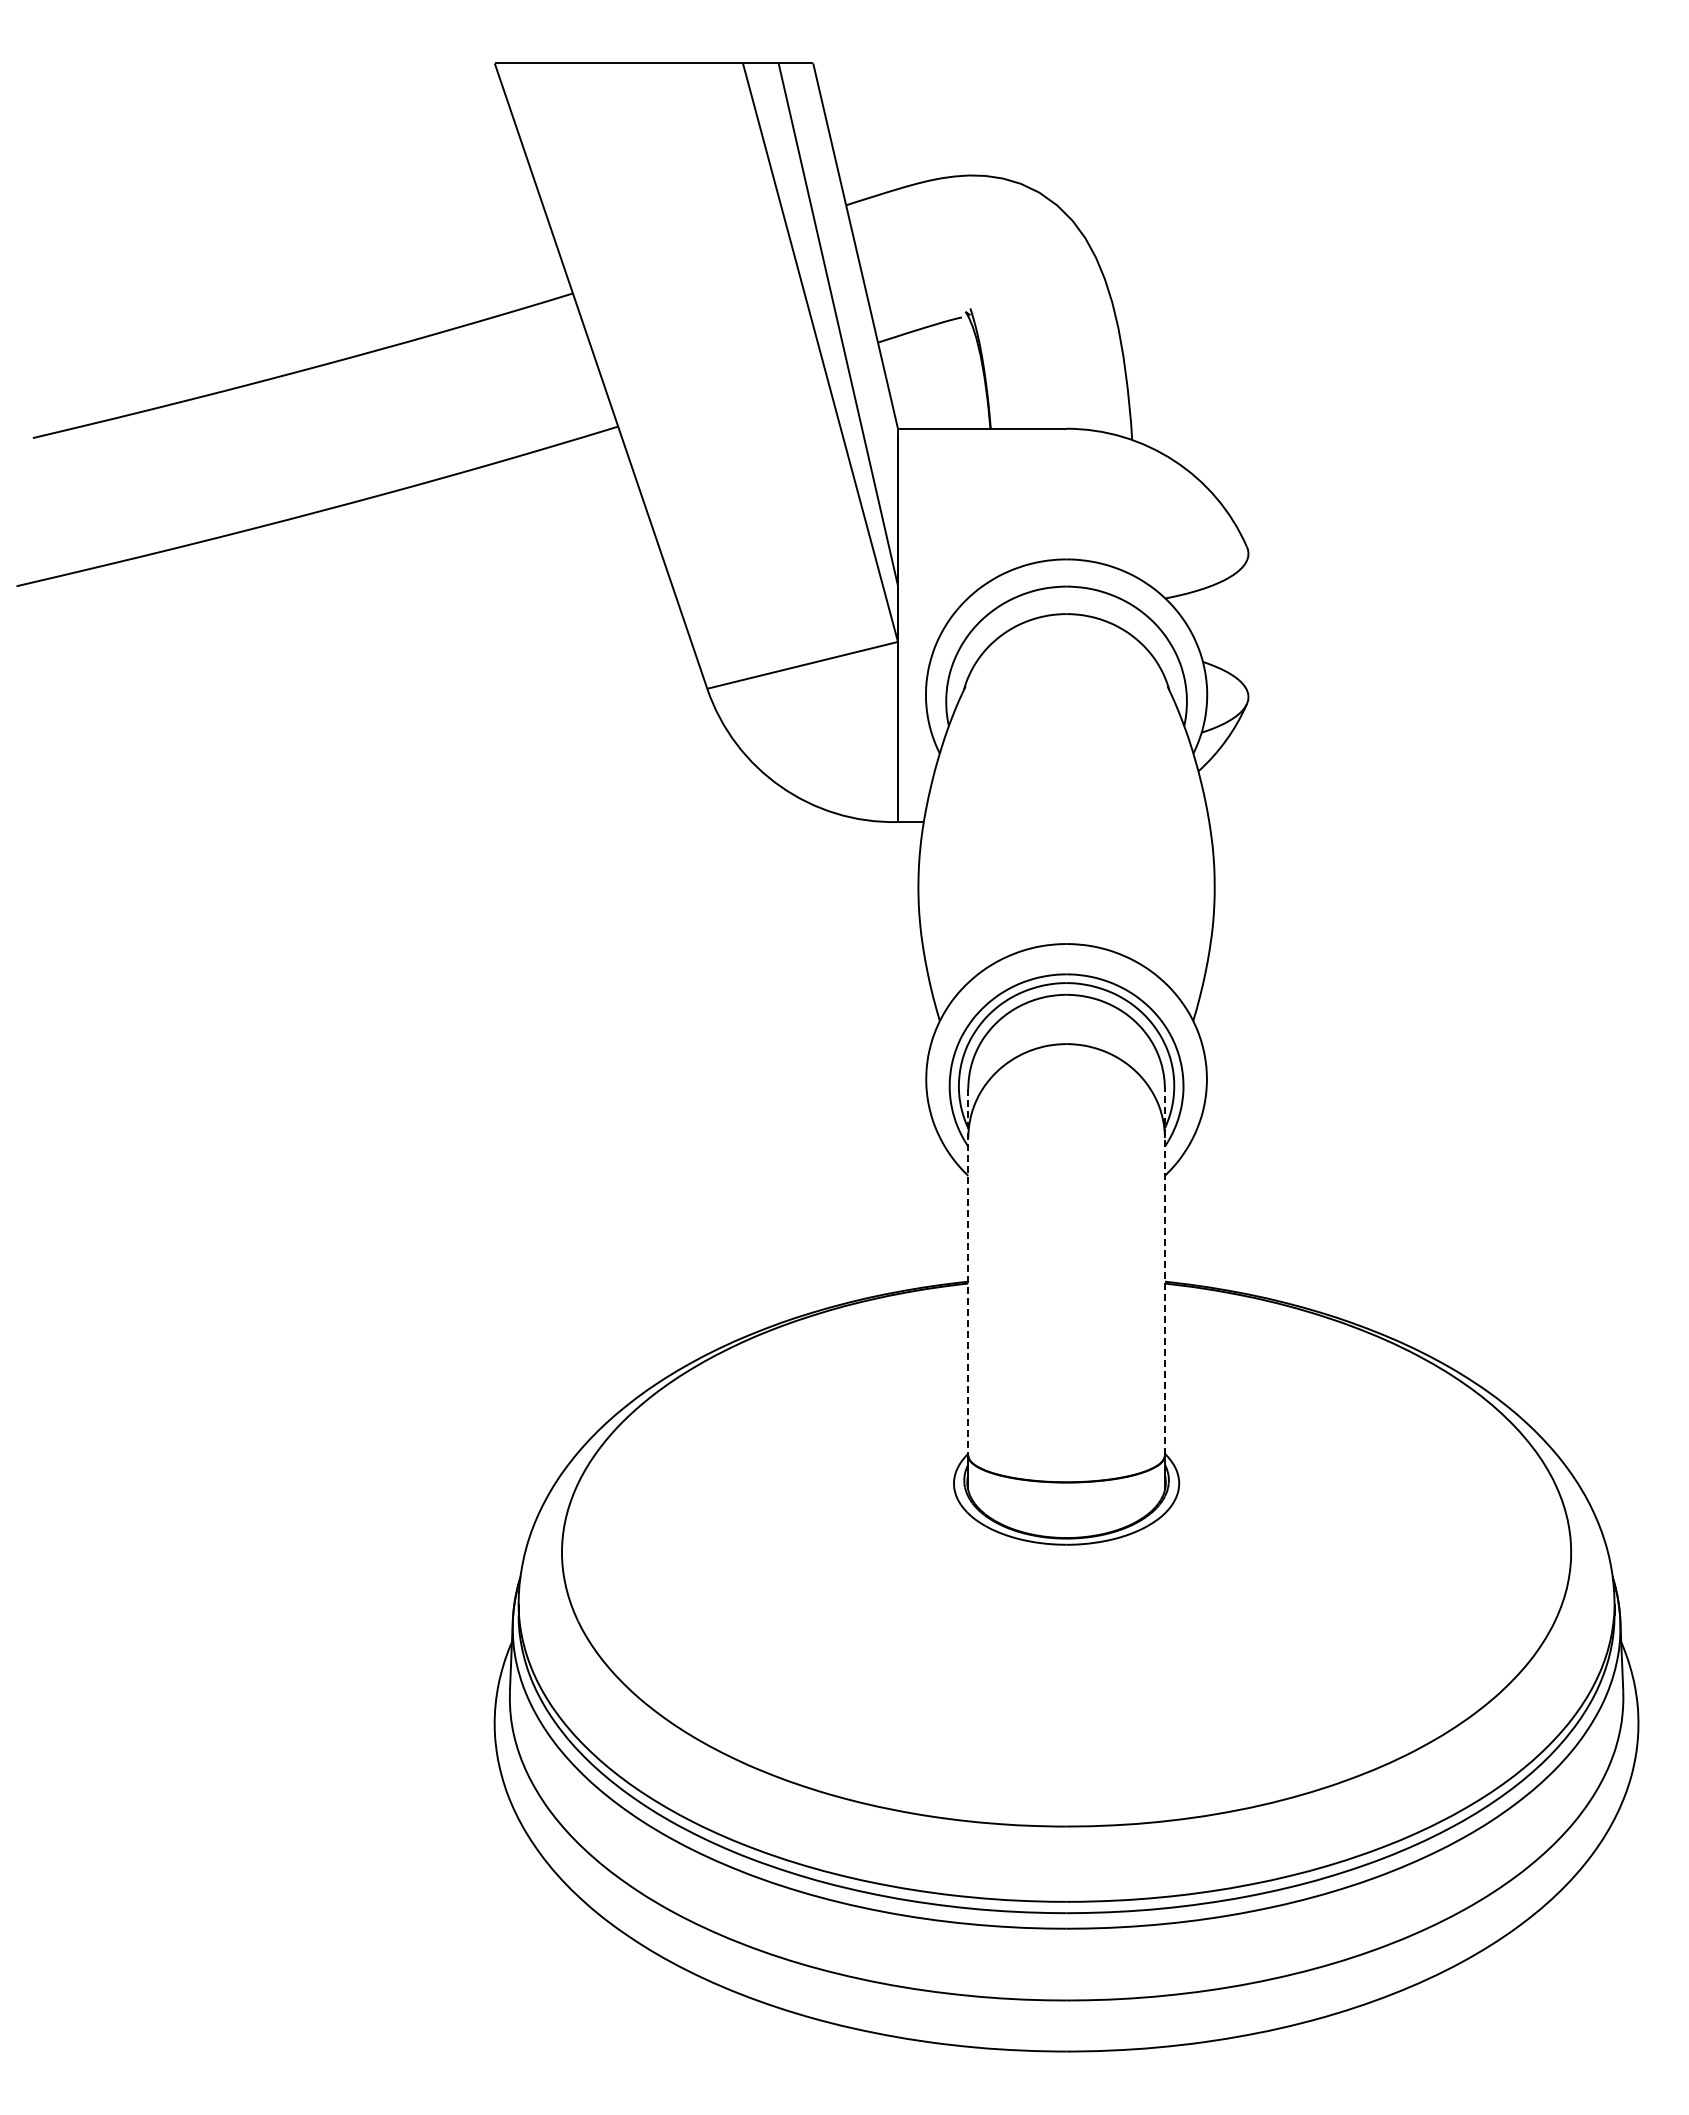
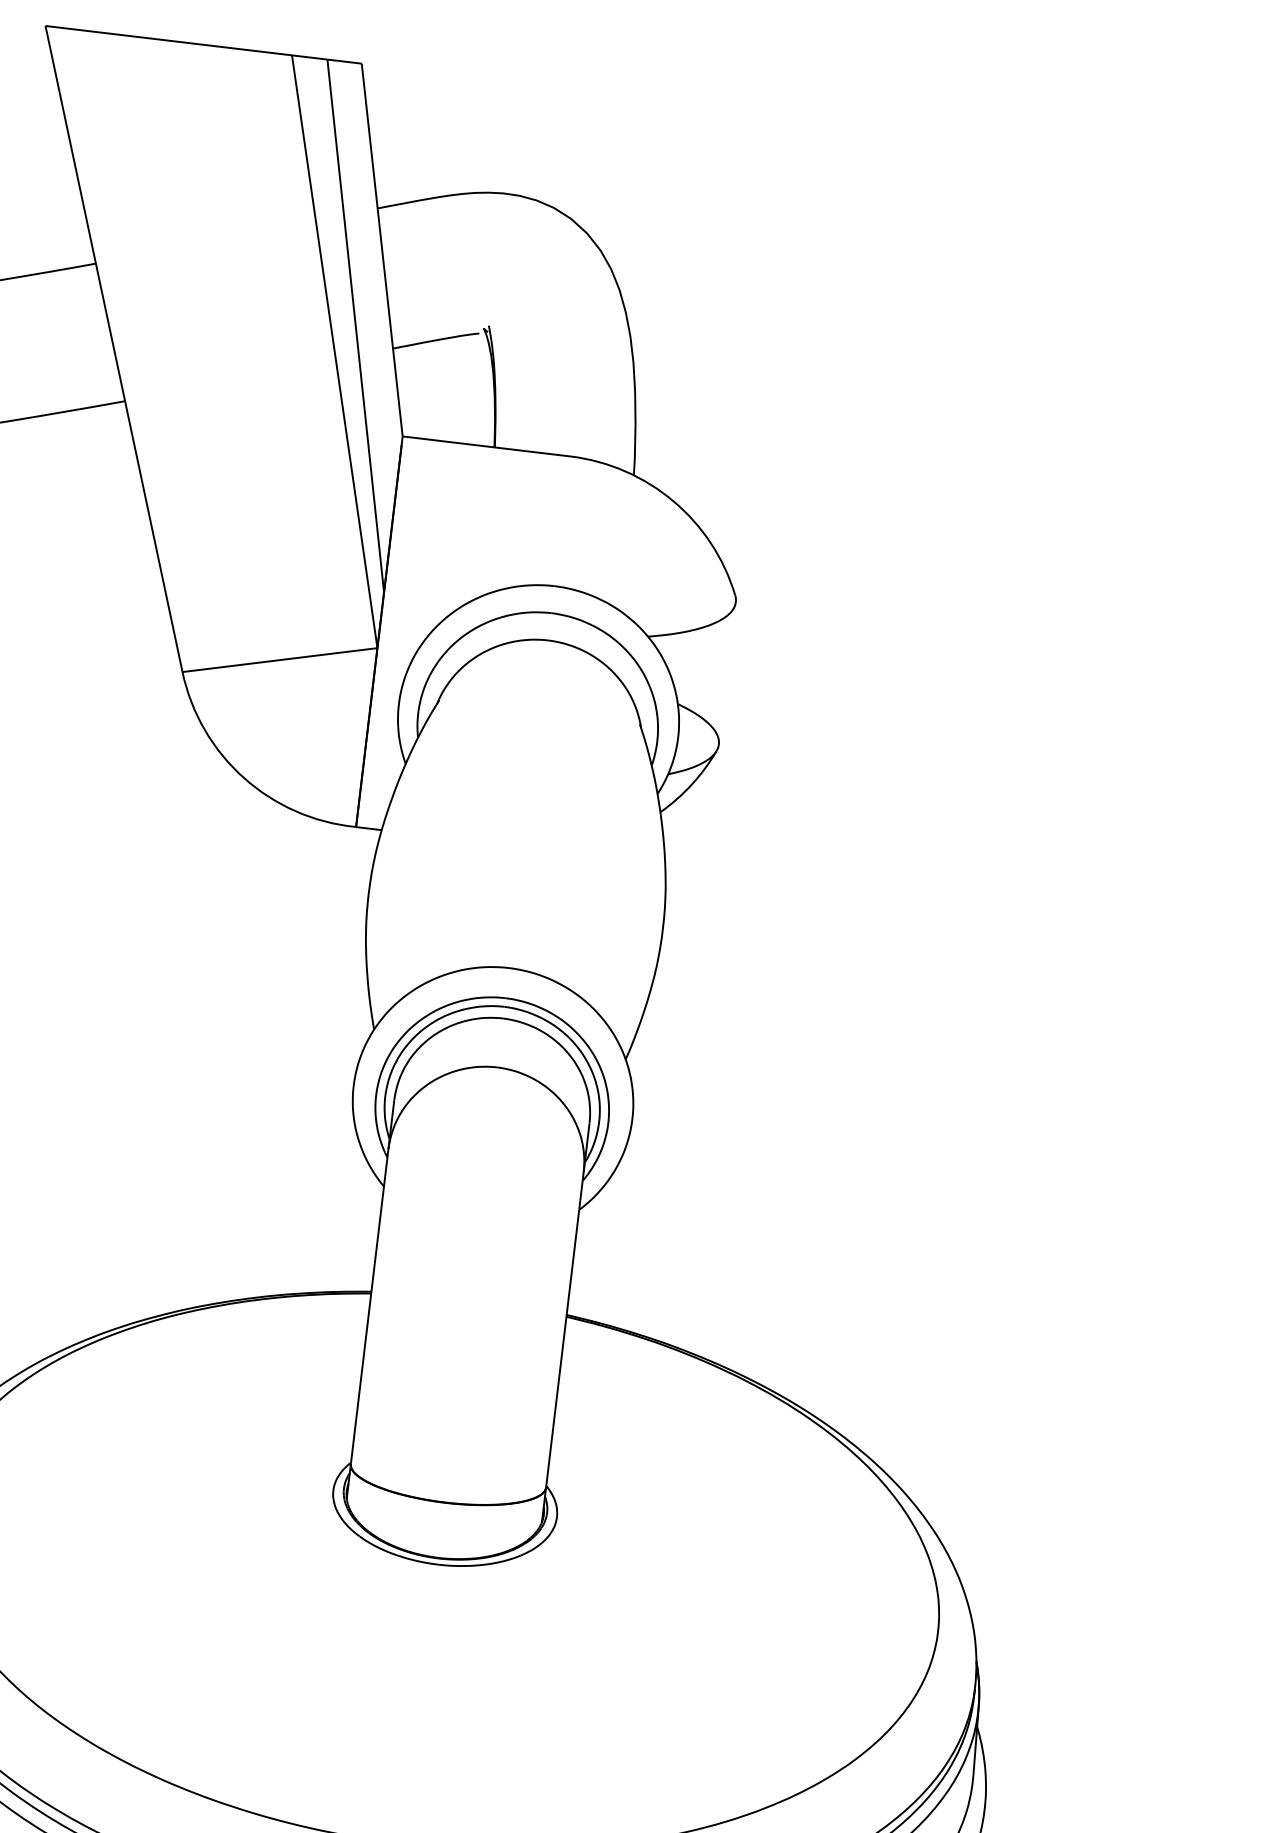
line: (1164, 1271) -> (567, 1304), dashed -> solid
line: (968, 1272) -> (372, 1282), dashed -> solid

